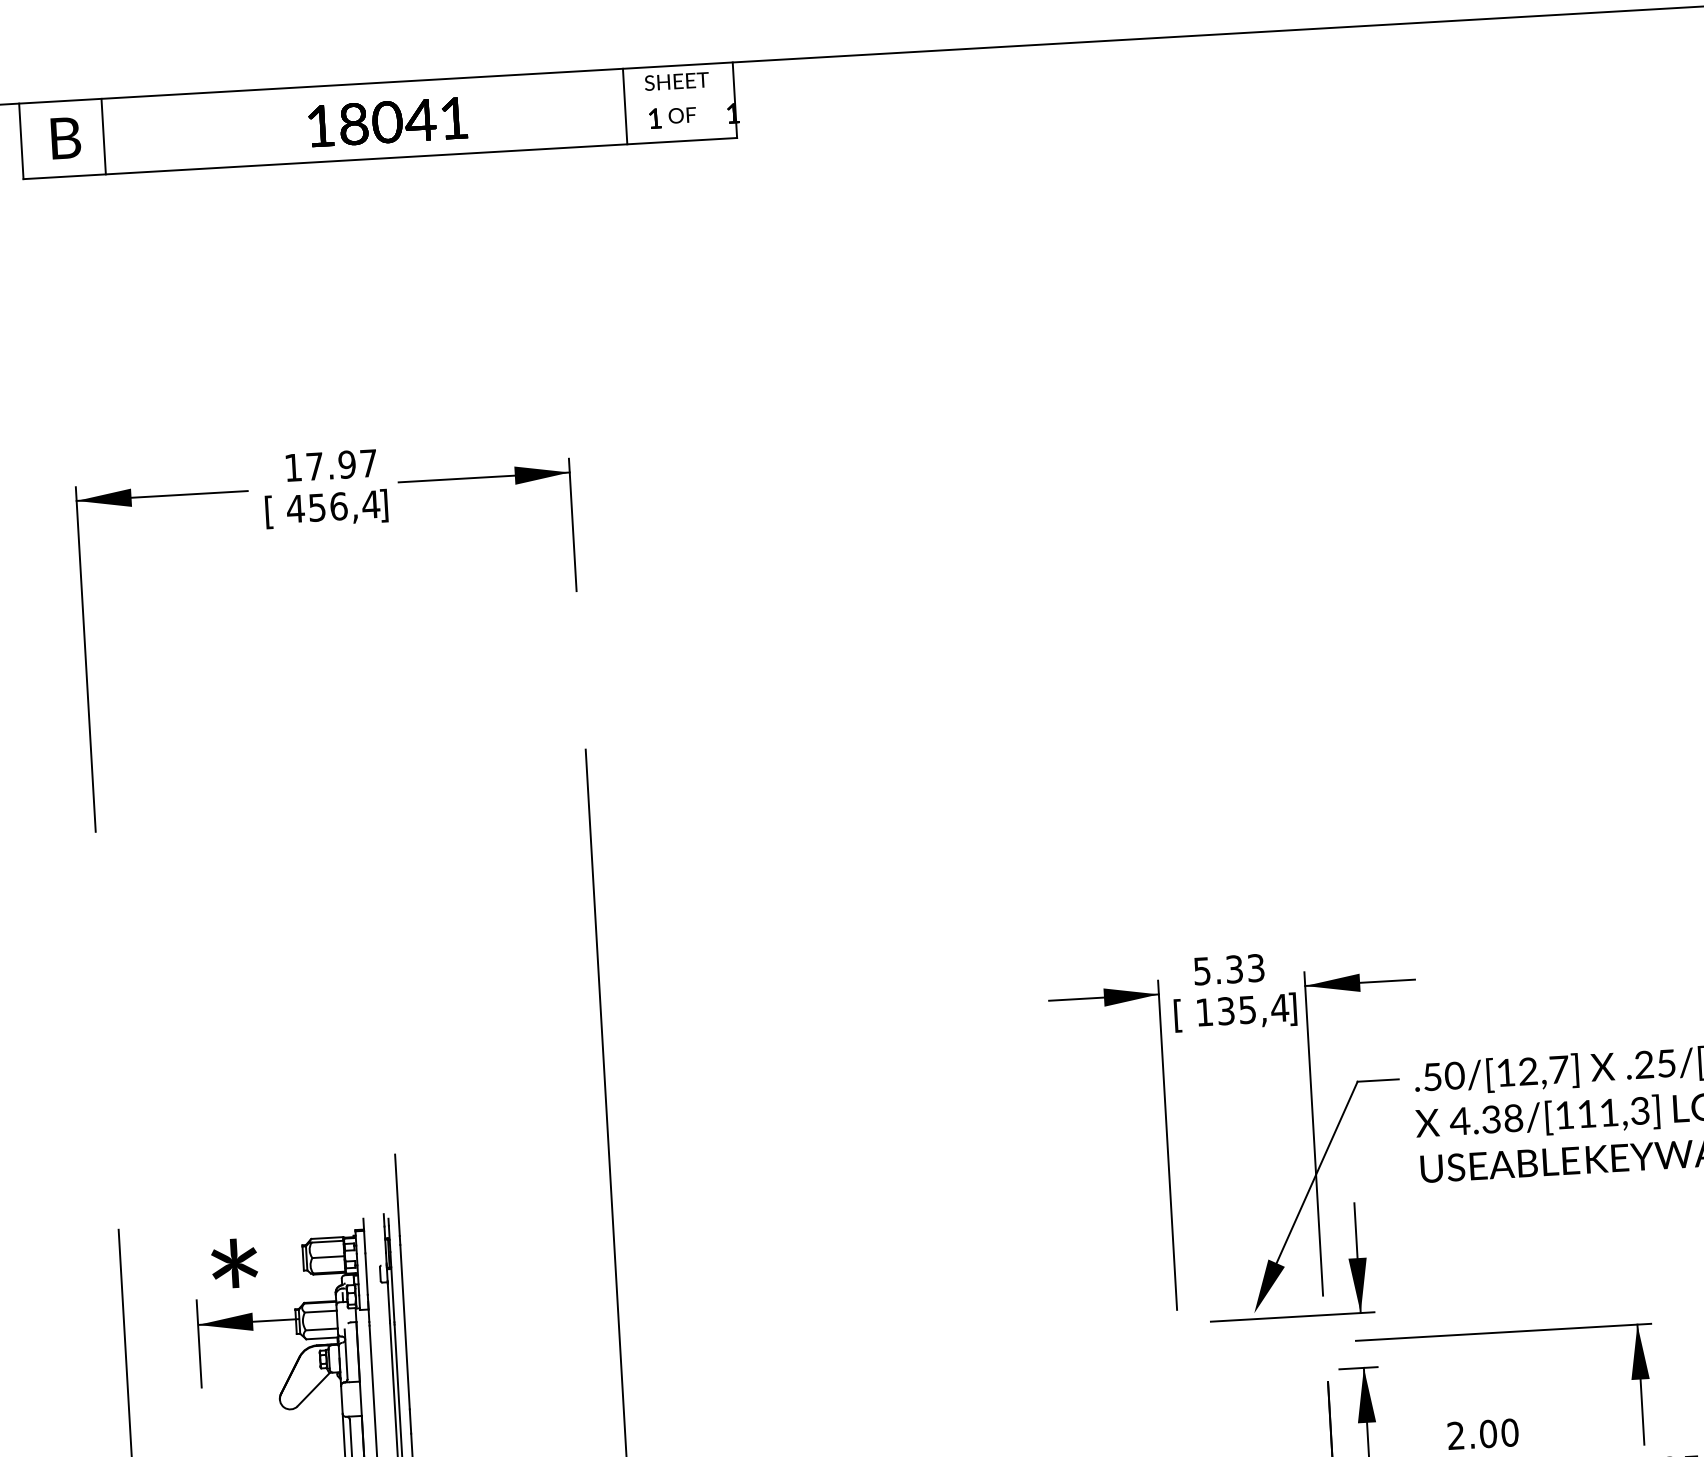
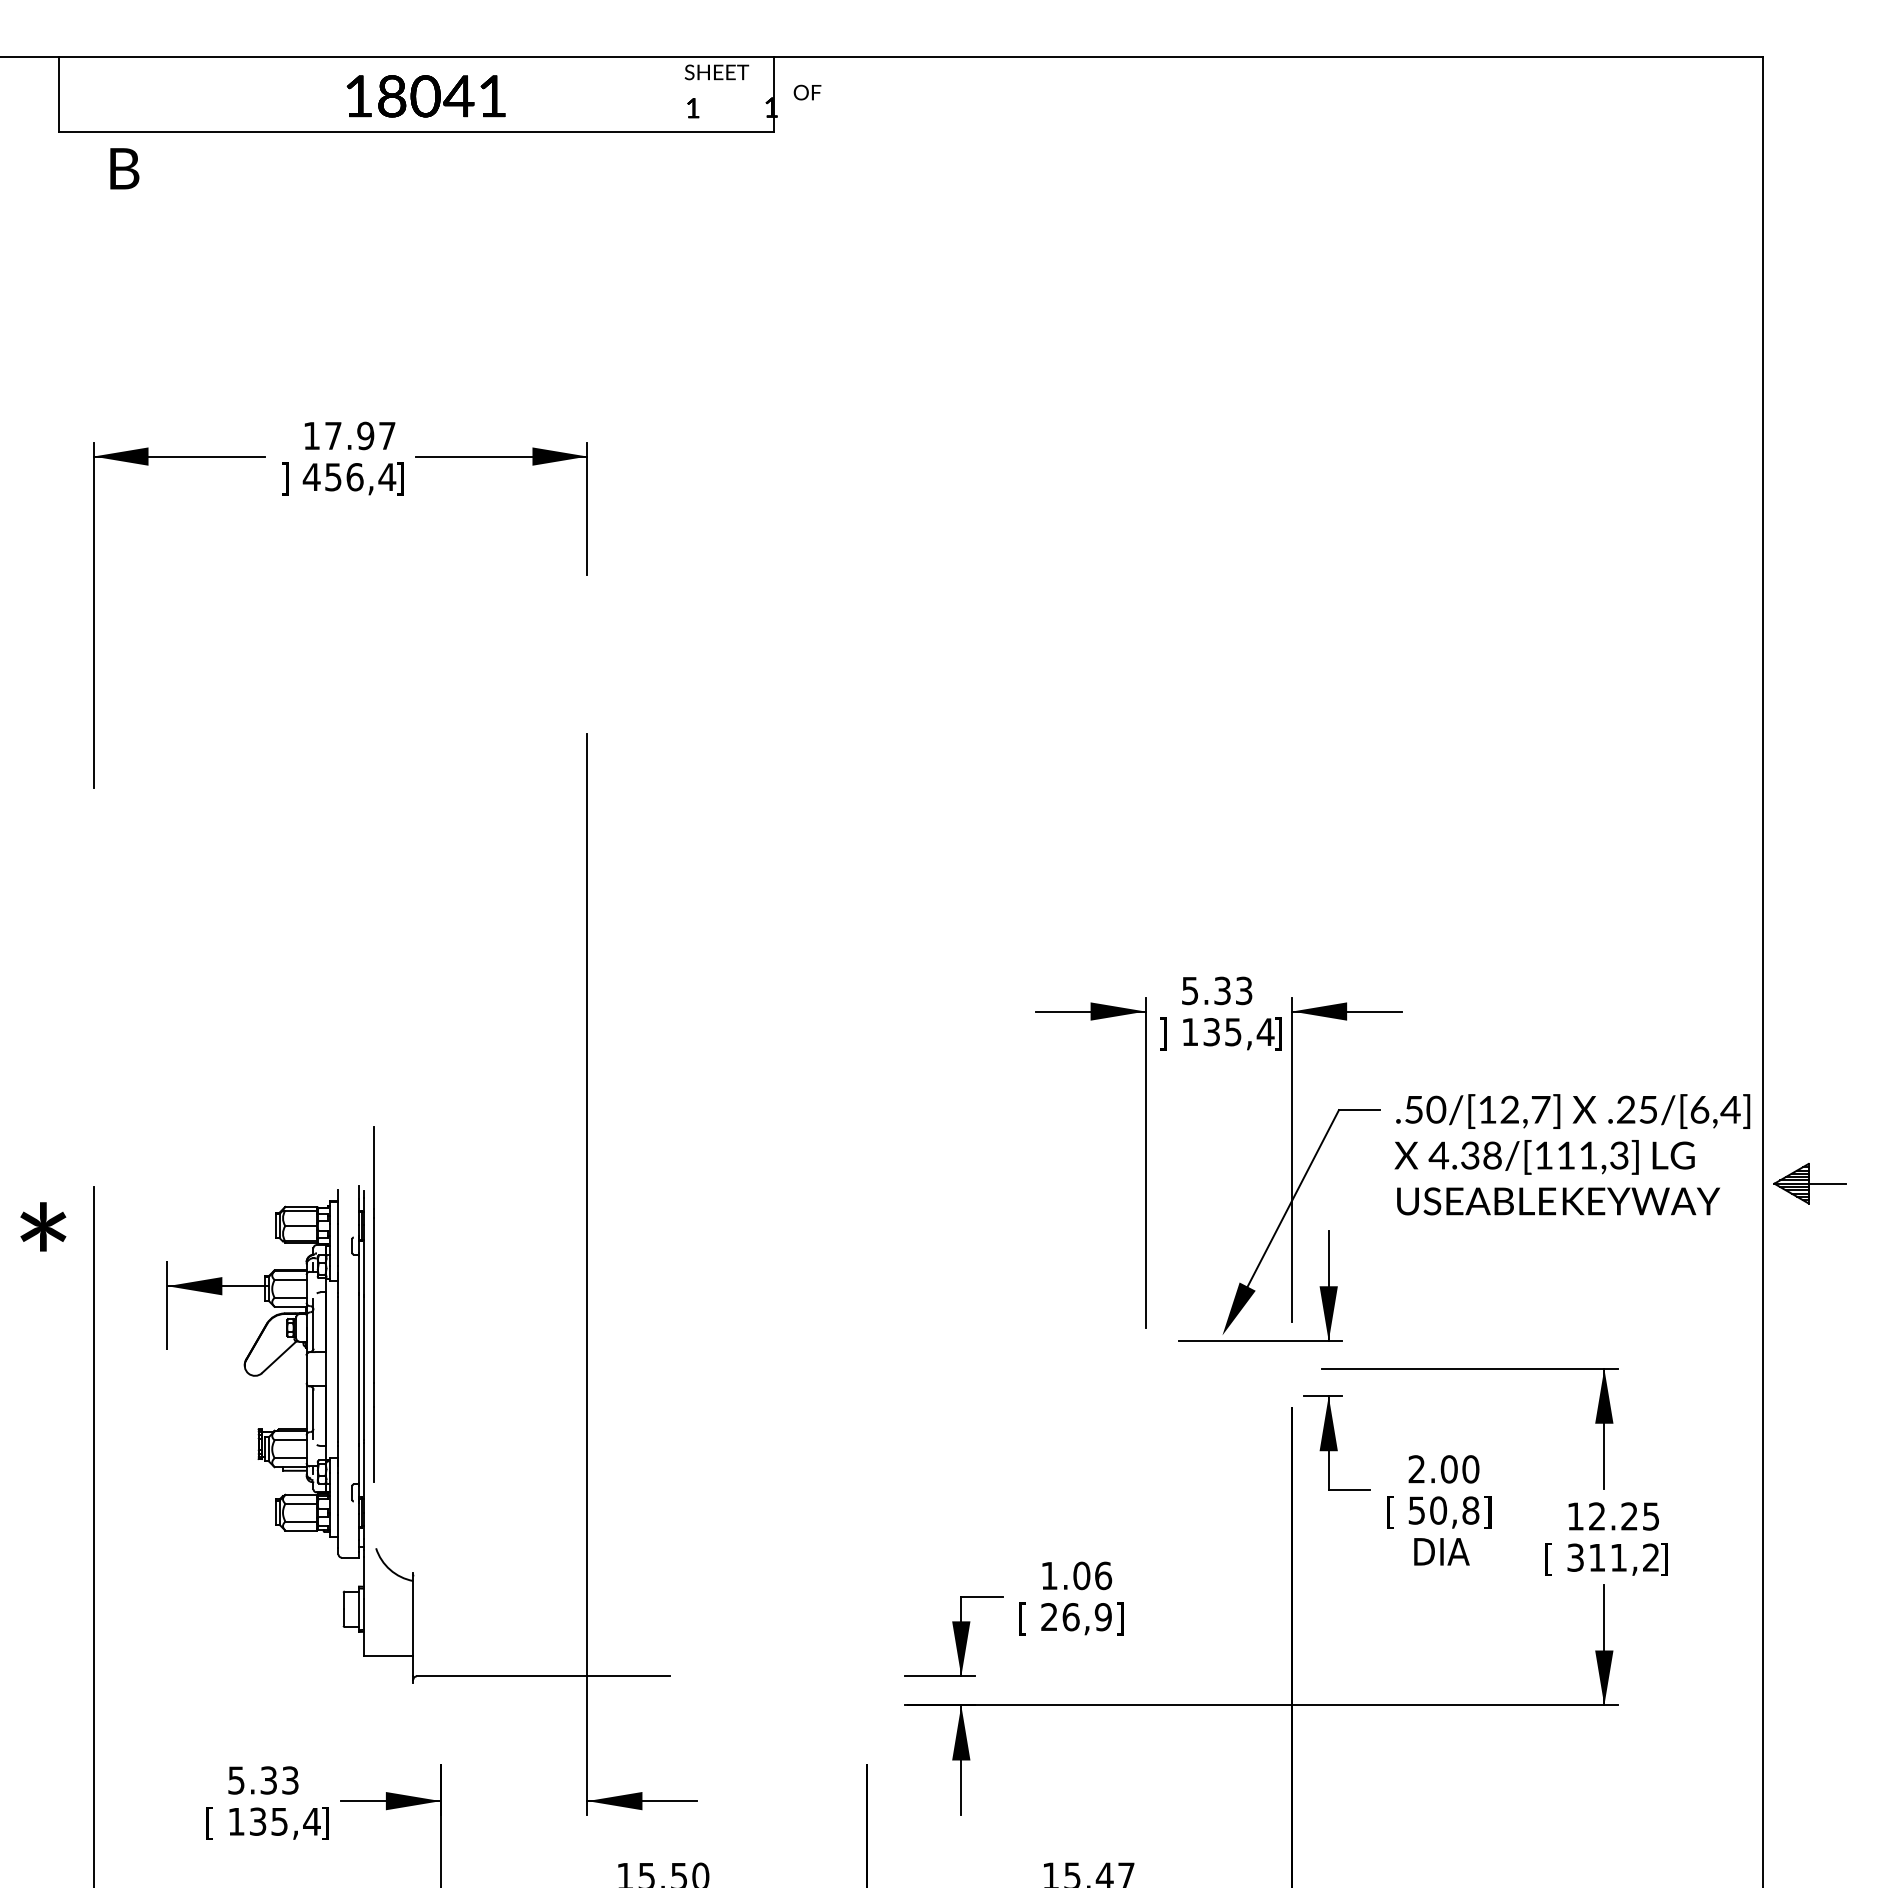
line: (624, 106) -> (663, 94), removed
text: (682, 115) -> (807, 92), moved
line: (103, 136) -> (141, 94), removed
text: (65, 137) -> (124, 168), moved
text: (269, 511) -> (285, 478), [ -> ]
text: (1178, 1015) -> (1163, 1033), [ -> ]
text: (234, 1263) -> (43, 1226), moved

